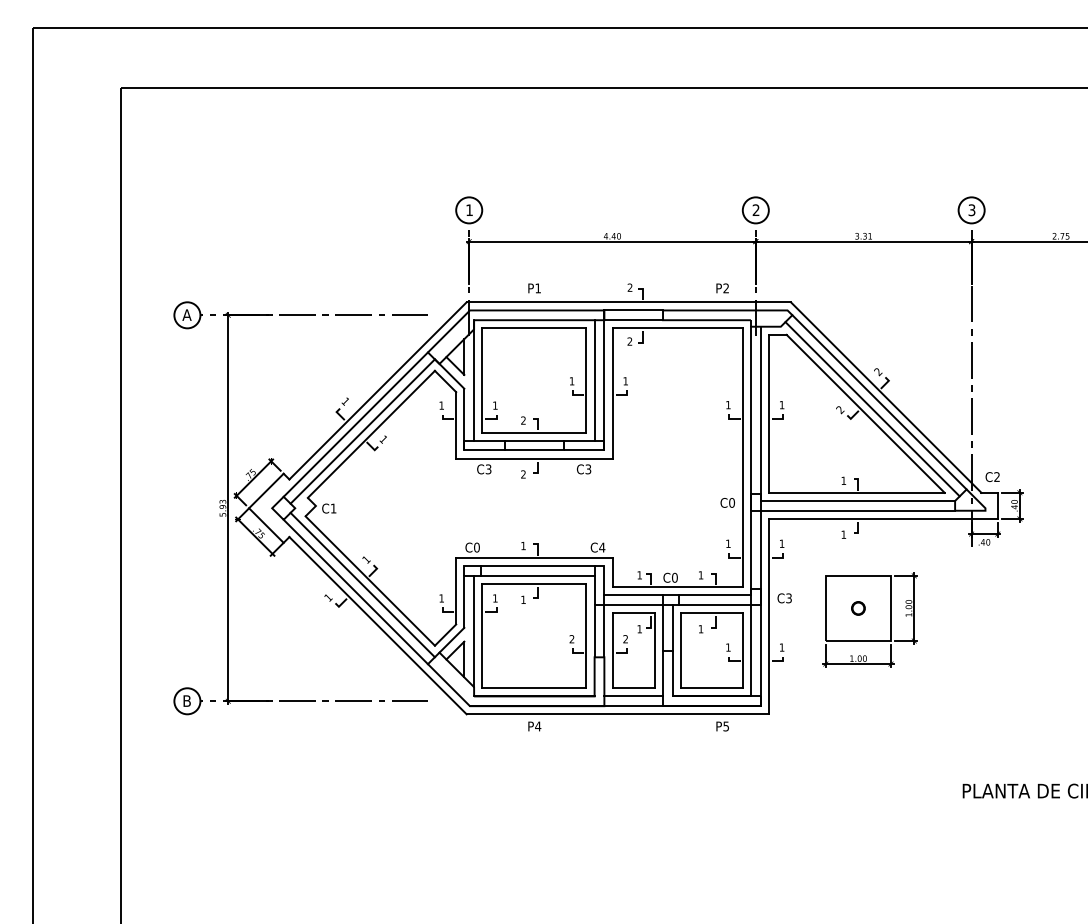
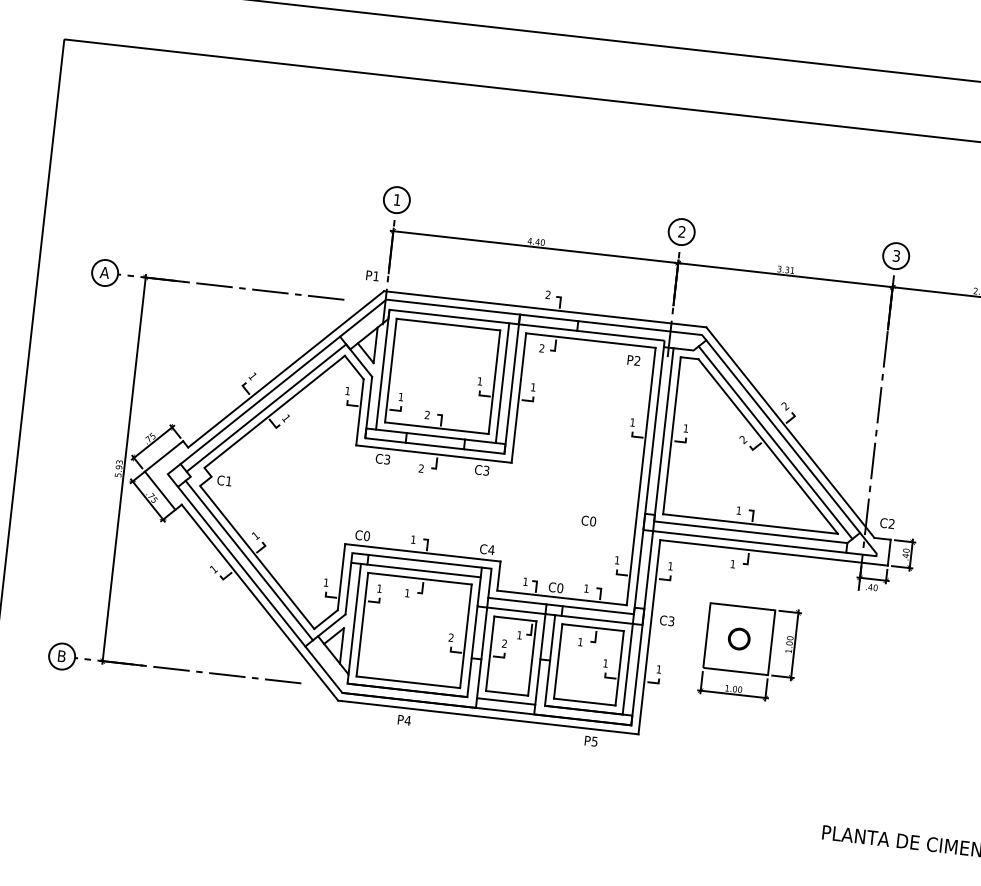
text: (534, 288) -> (372, 276), moved
text: (722, 288) -> (633, 360), moved
text: (727, 502) -> (588, 520), moved
circle: (858, 608) -> (739, 639), size x1.6

